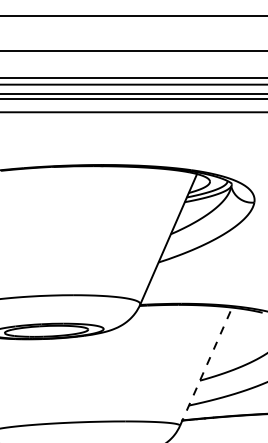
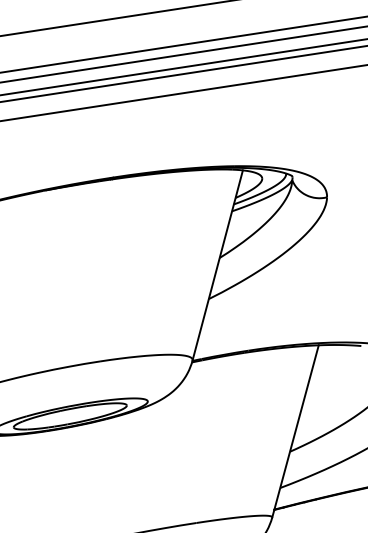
line: (206, 366) -> (295, 431), dashed -> solid

